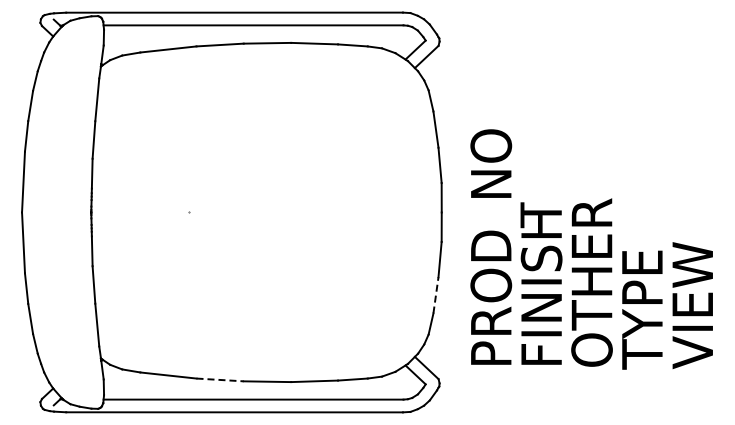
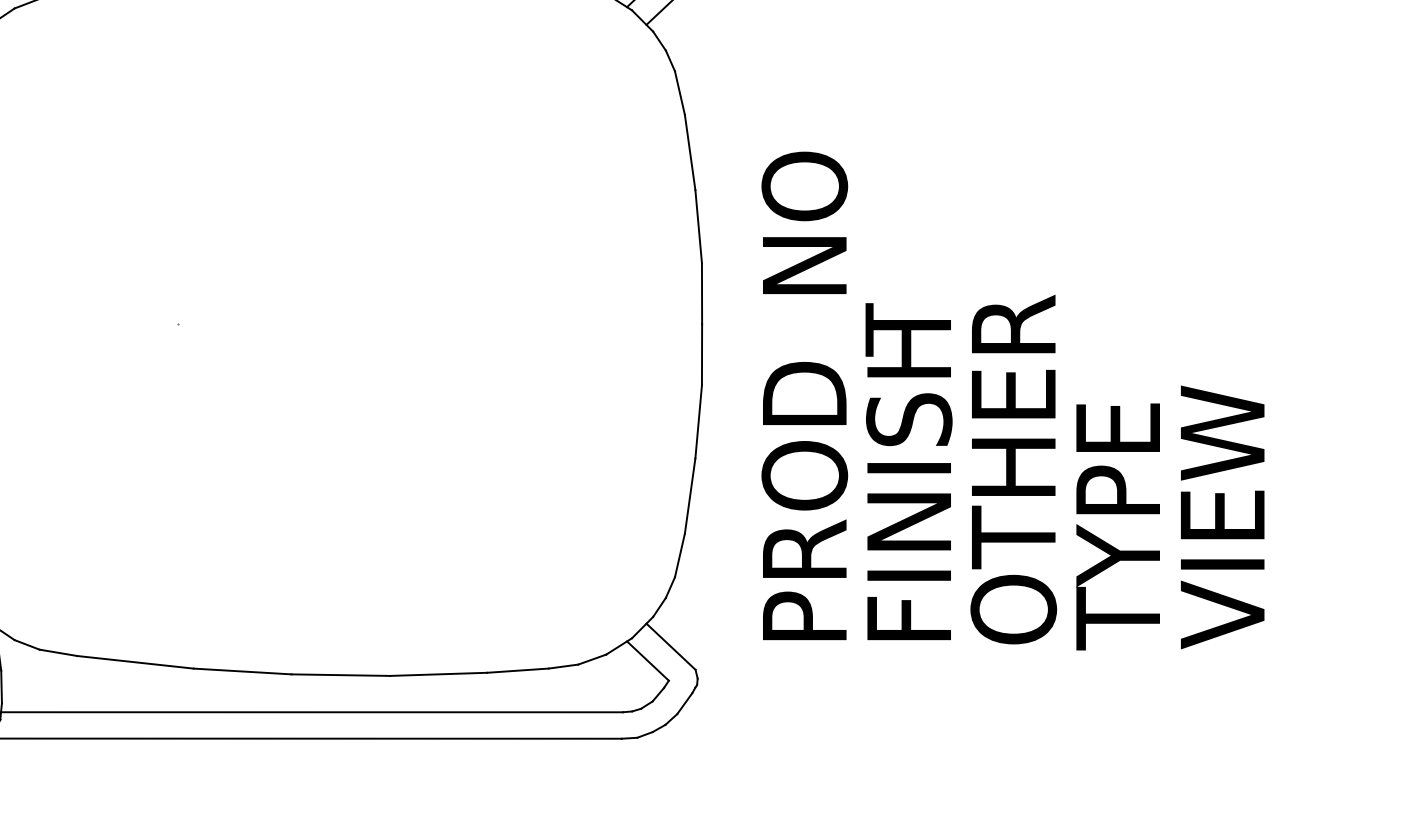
line: (436, 294) -> (691, 494), dashed -> solid
line: (220, 379) -> (243, 670), dashed -> solid

